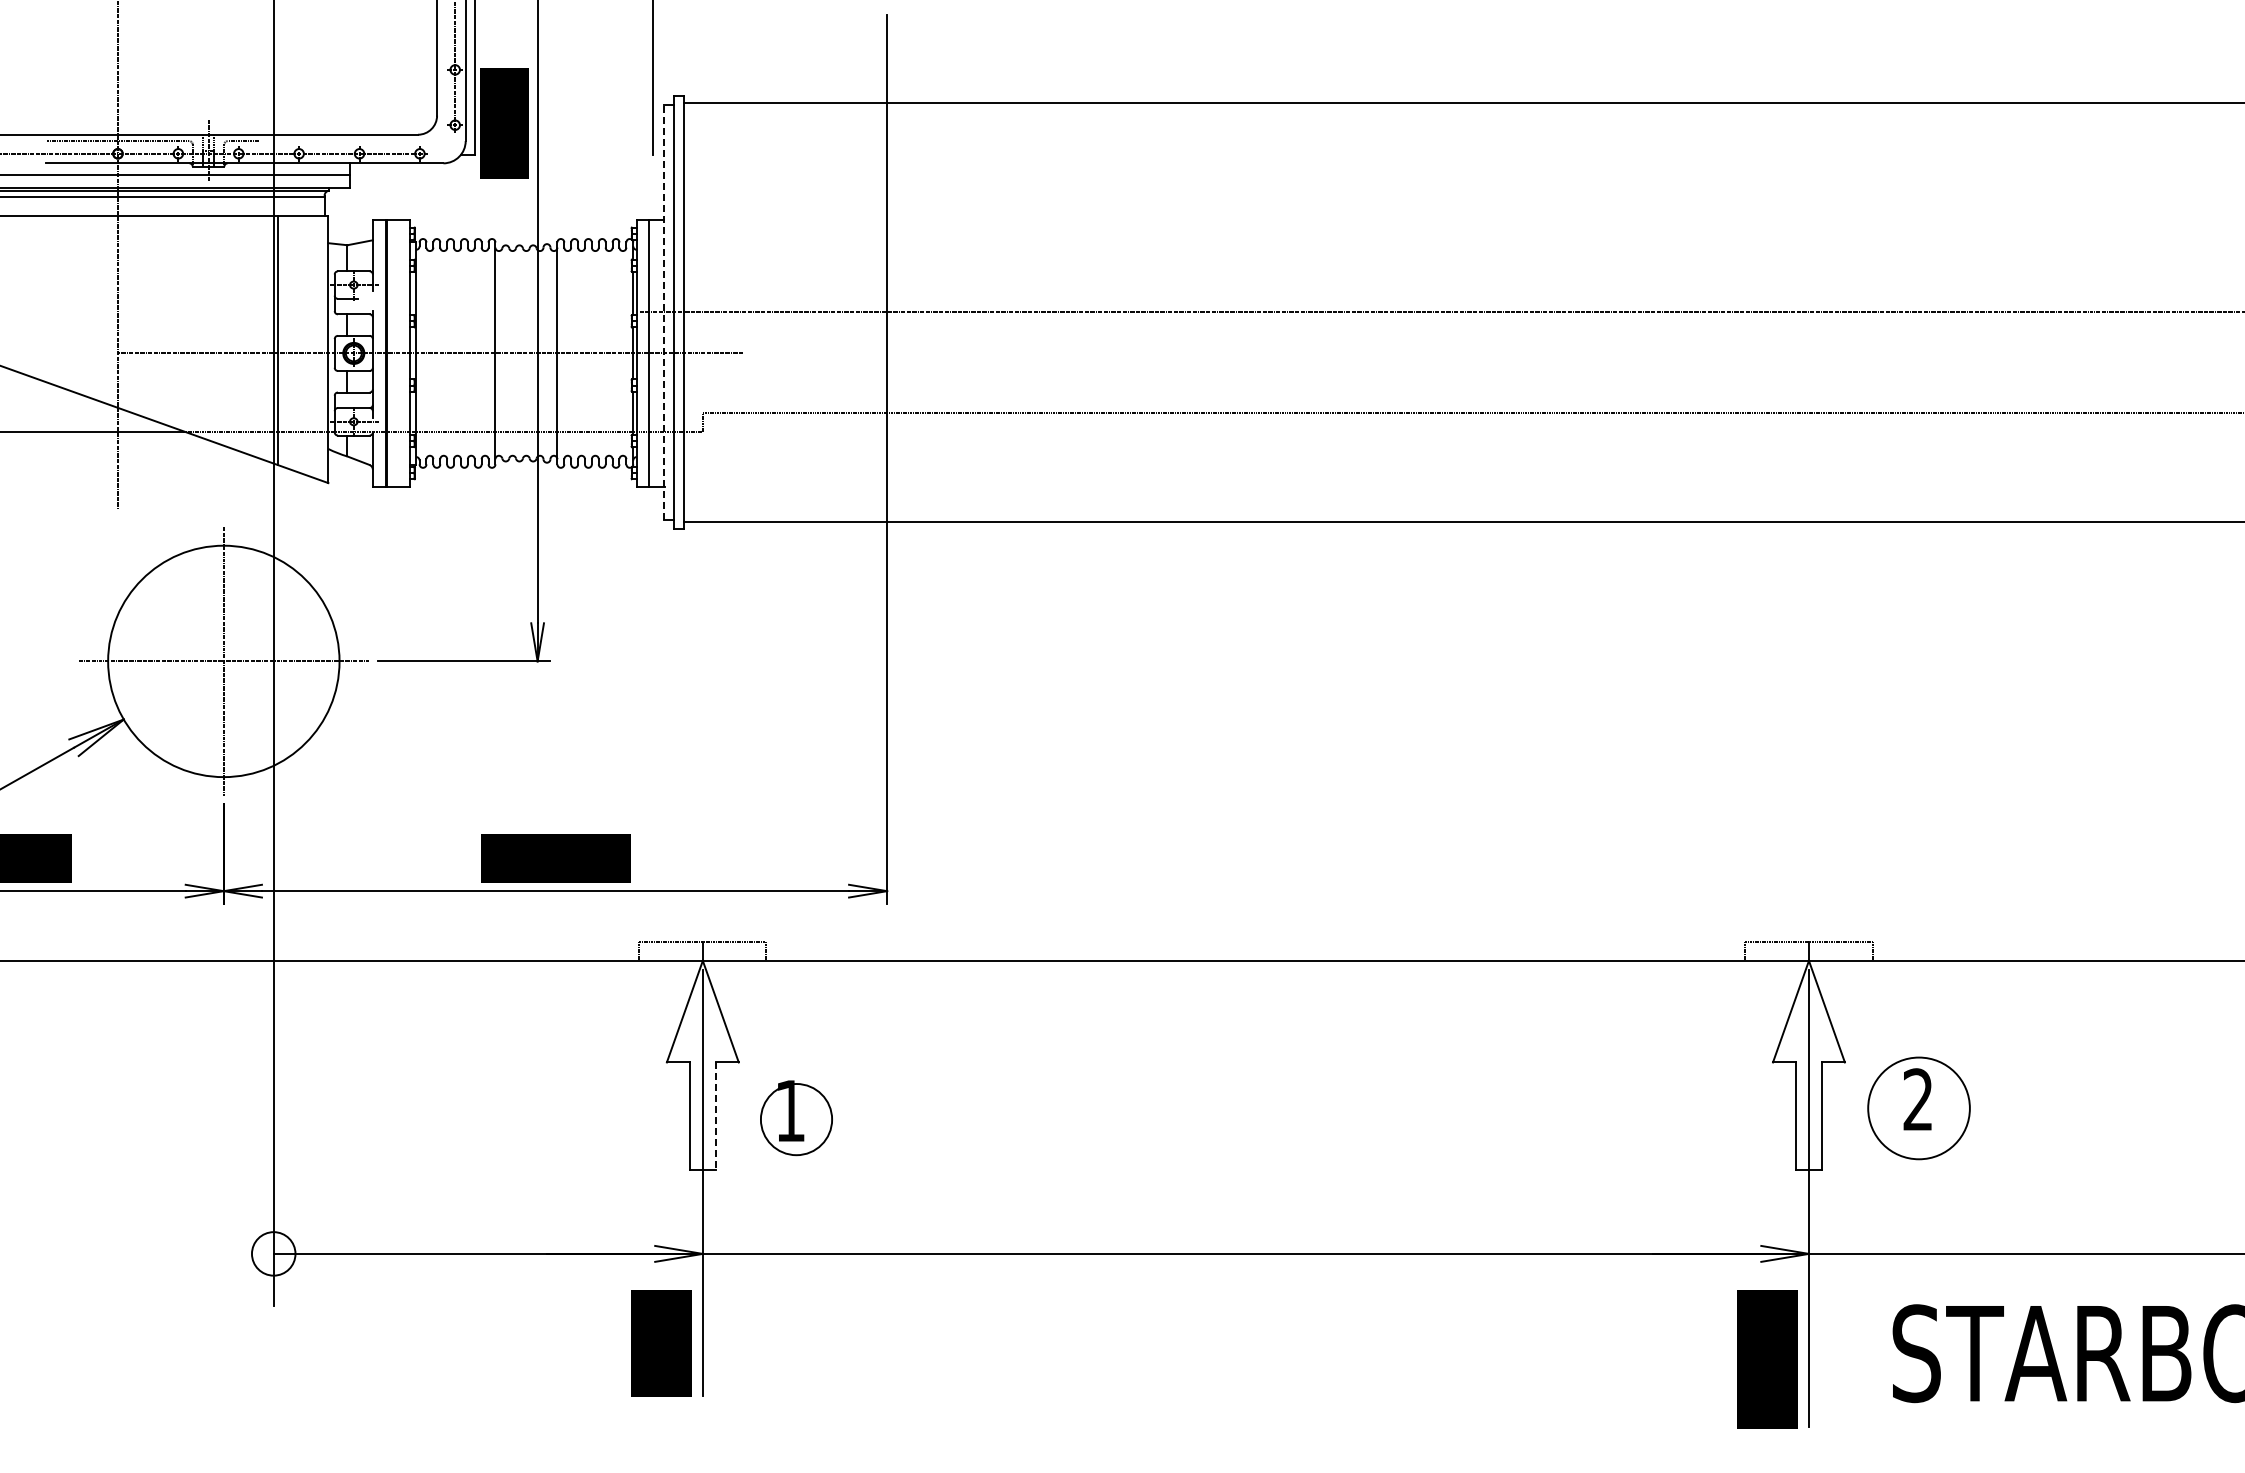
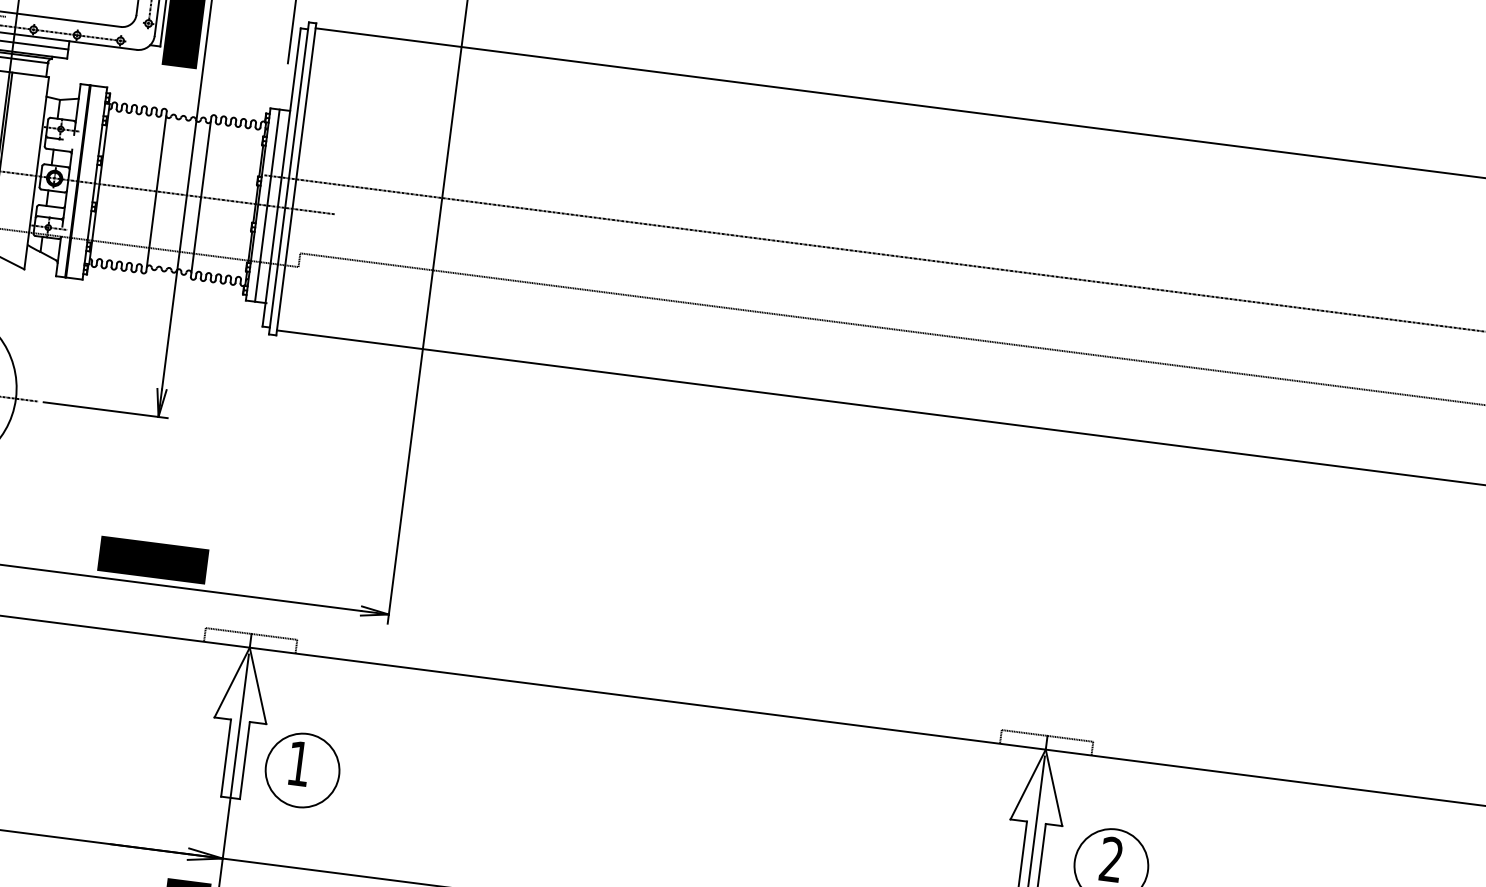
line: (664, 311) -> (282, 176), dashed -> solid
line: (715, 1116) -> (244, 760), dashed -> solid
circle: (796, 1119) -> (302, 770), size x1.43

